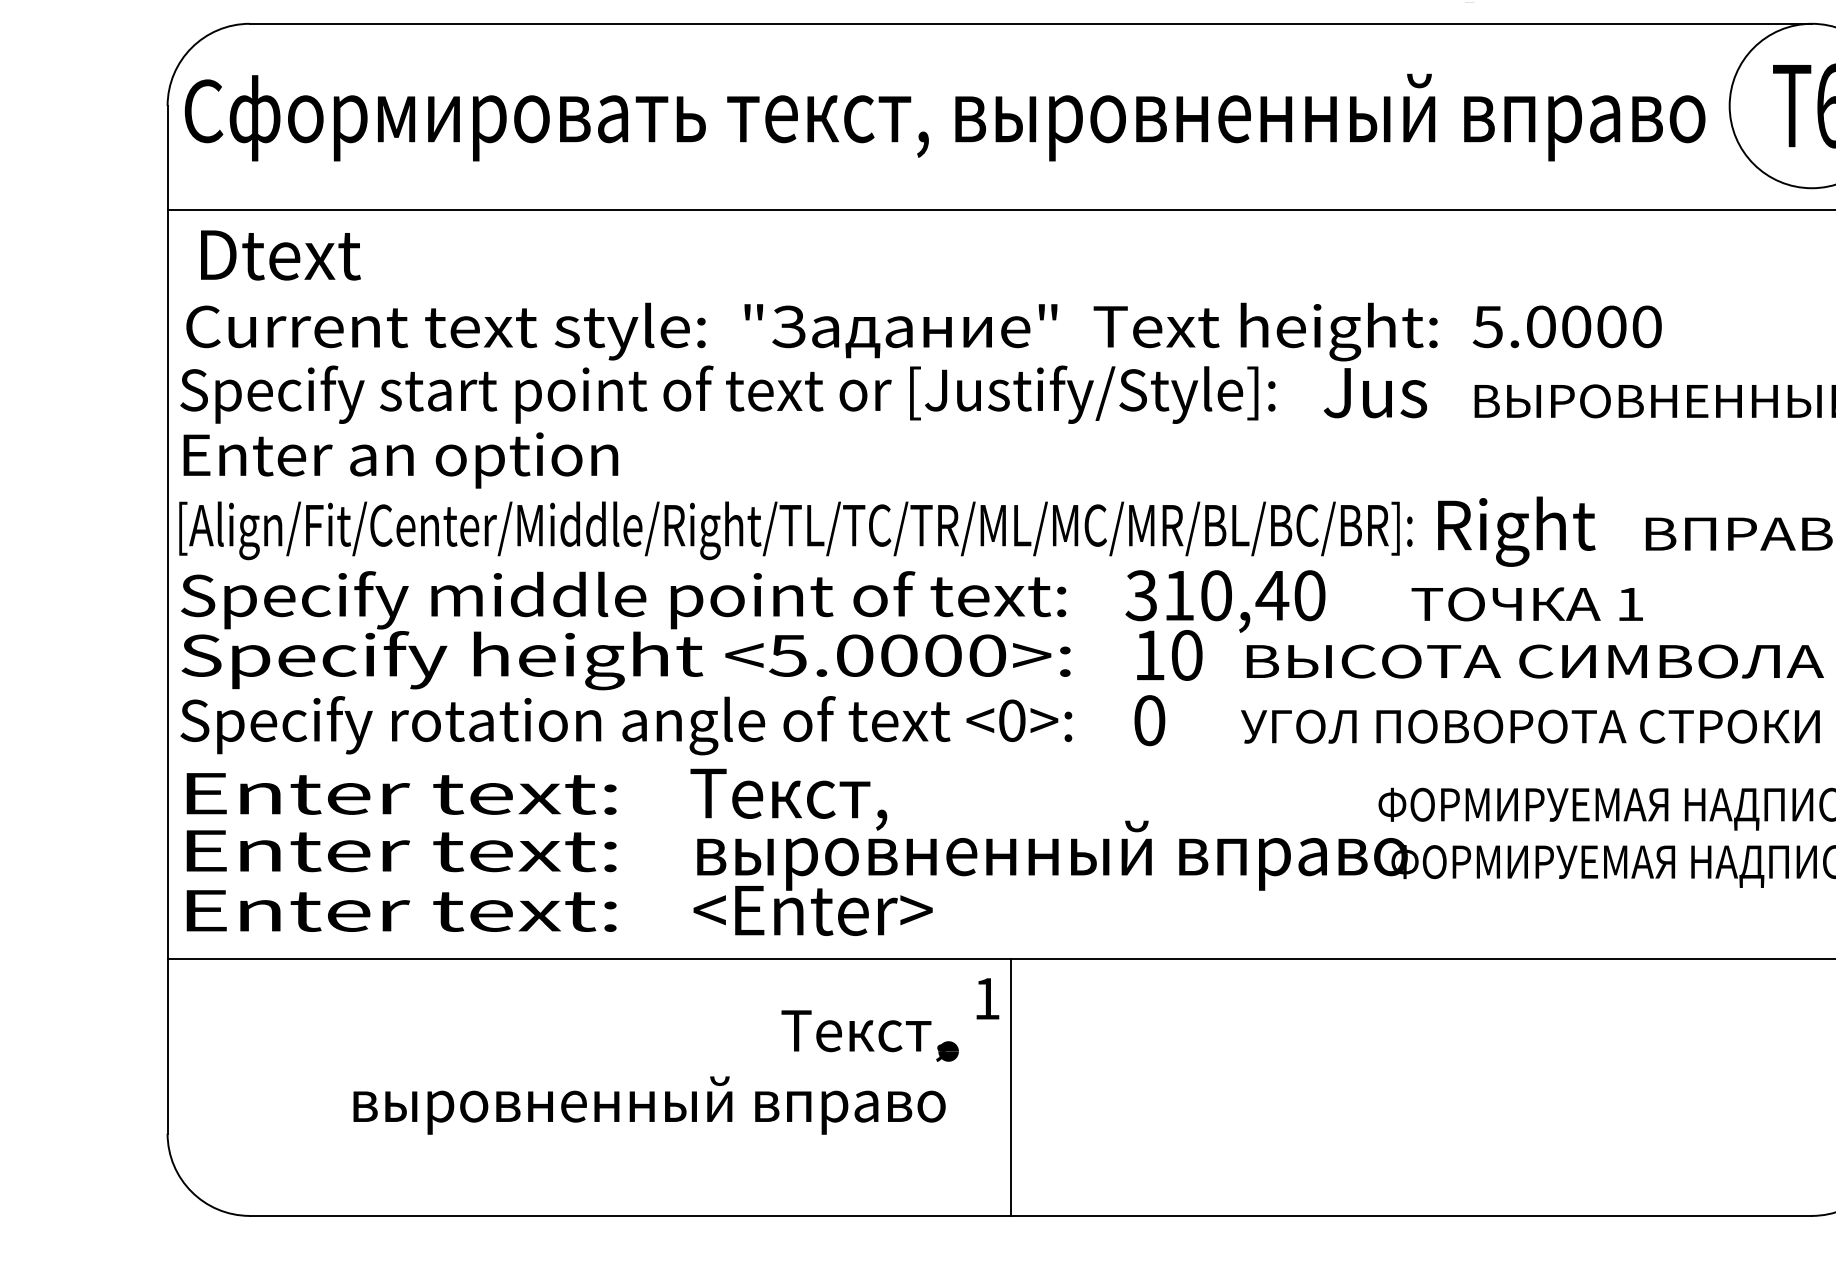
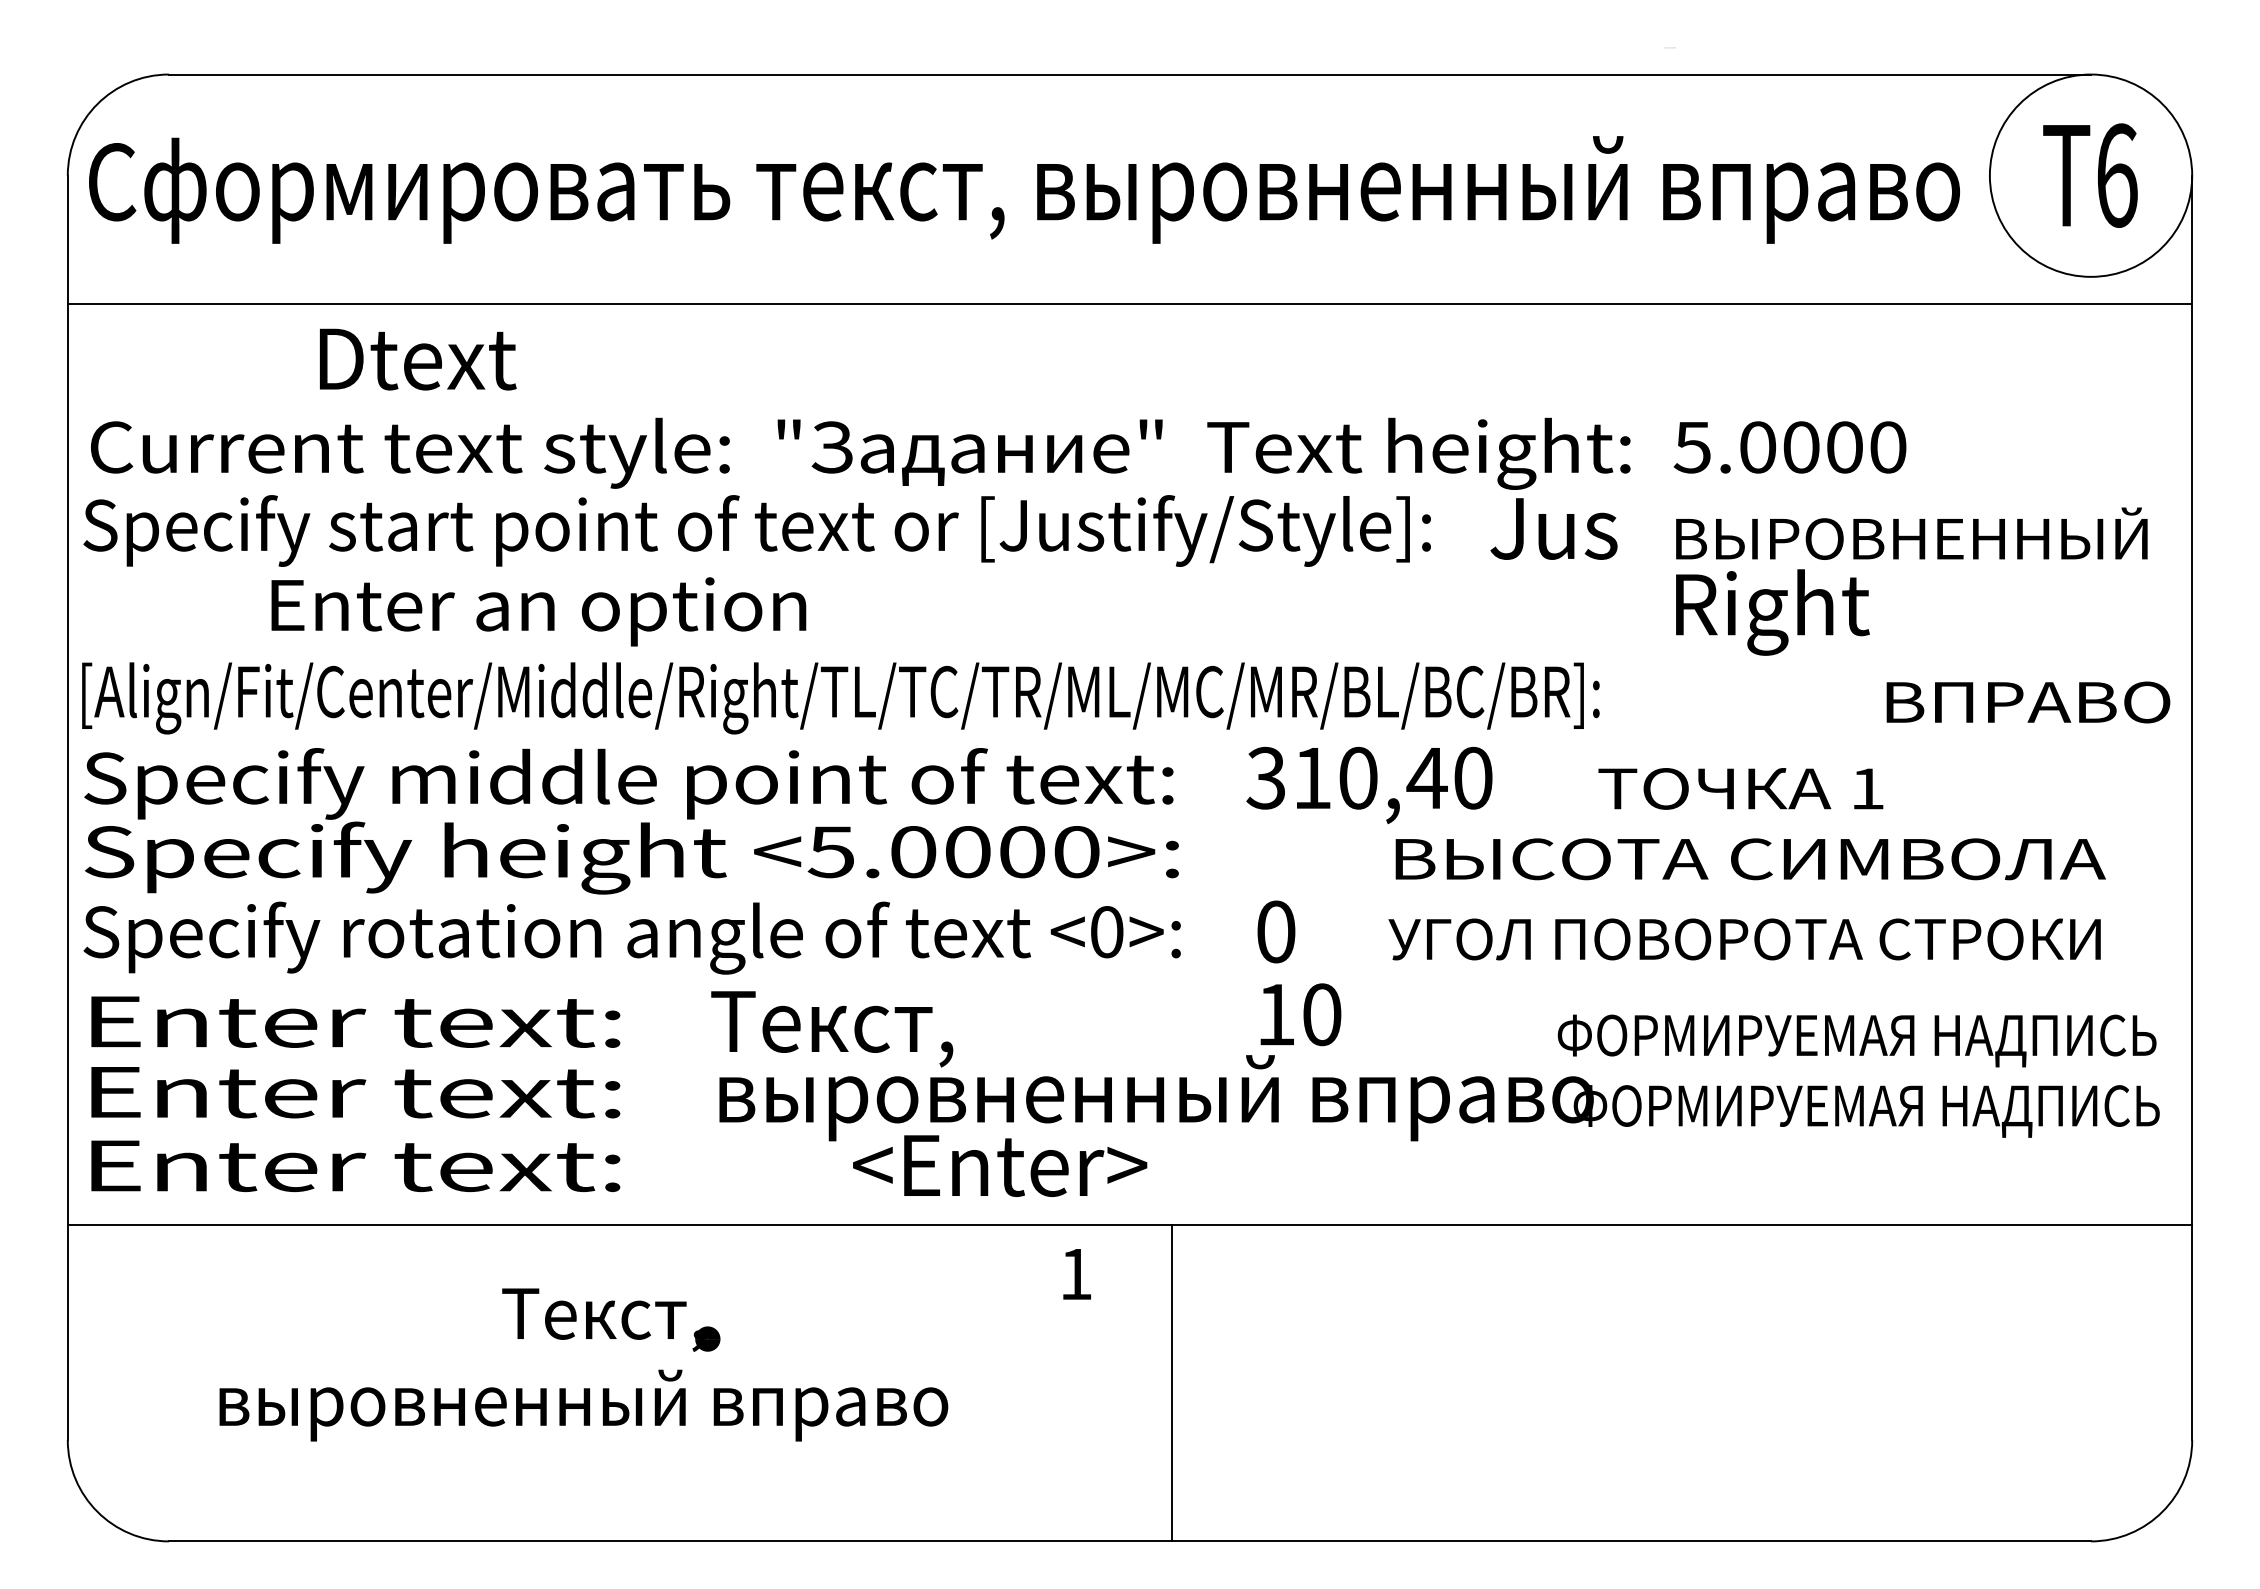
text: (281, 255) -> (418, 359), moved
text: (400, 460) -> (538, 611), moved
text: (1516, 531) -> (1772, 612), moved
text: (1169, 655) -> (1300, 1014), moved
text: (813, 910) -> (1000, 1165), moved
text: (870, 1035) -> (611, 1319), moved
line: (1010, 1087) -> (1171, 1383), moved
text: (649, 1105) -> (583, 1405), moved

